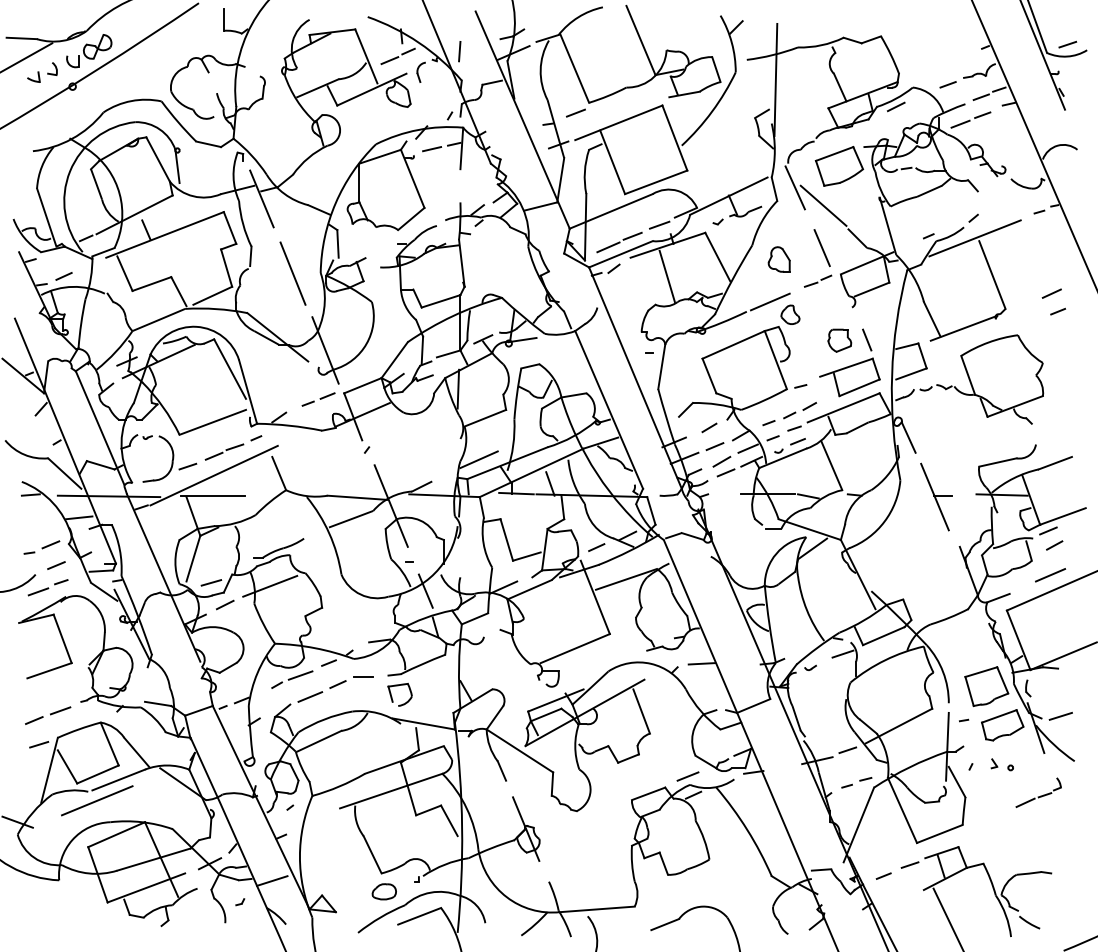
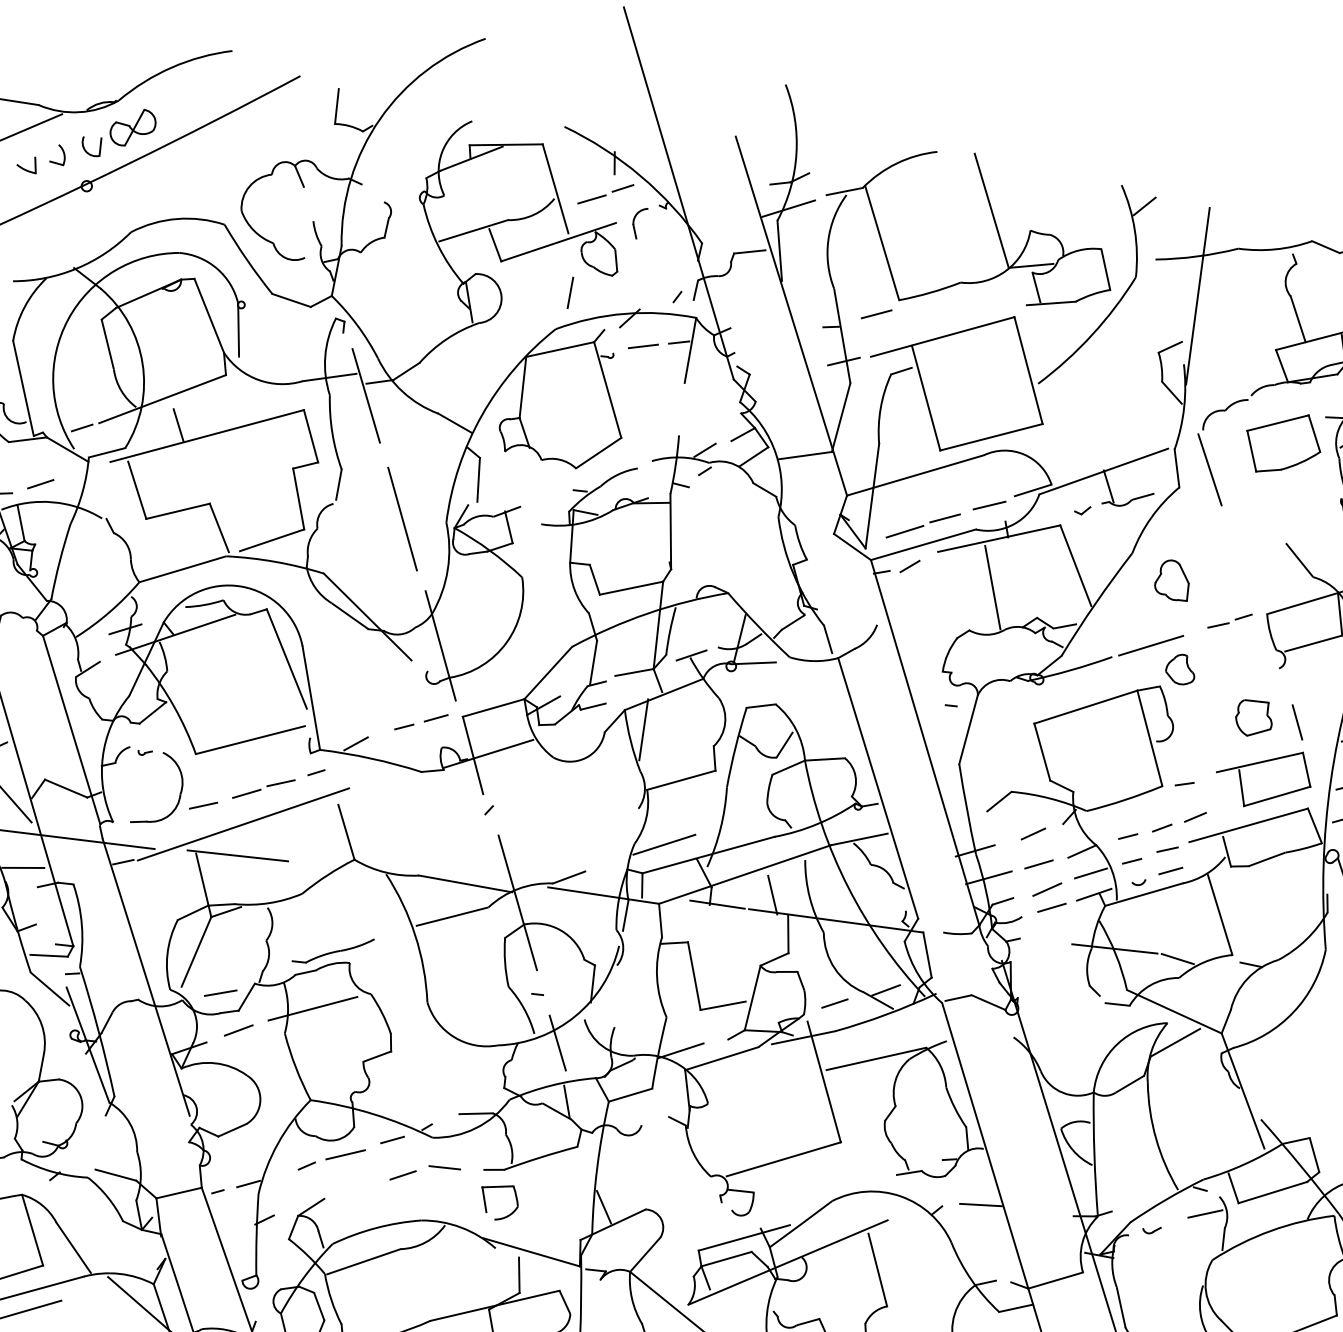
line: (459, 51) -> (570, 292), moved
line: (823, 205) -> (1251, 502), removed
line: (821, 248) -> (1241, 570), removed
line: (310, 696) -> (357, 1189), removed

